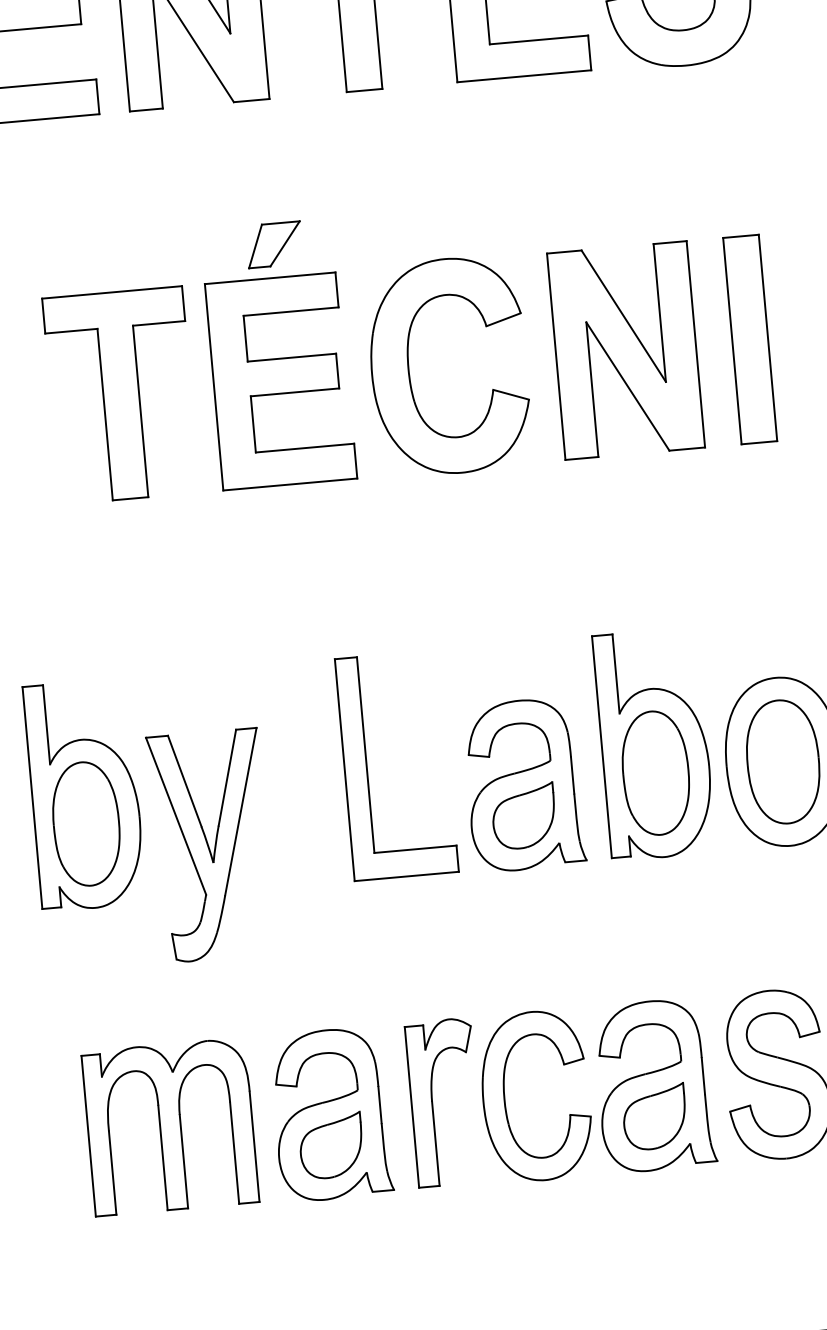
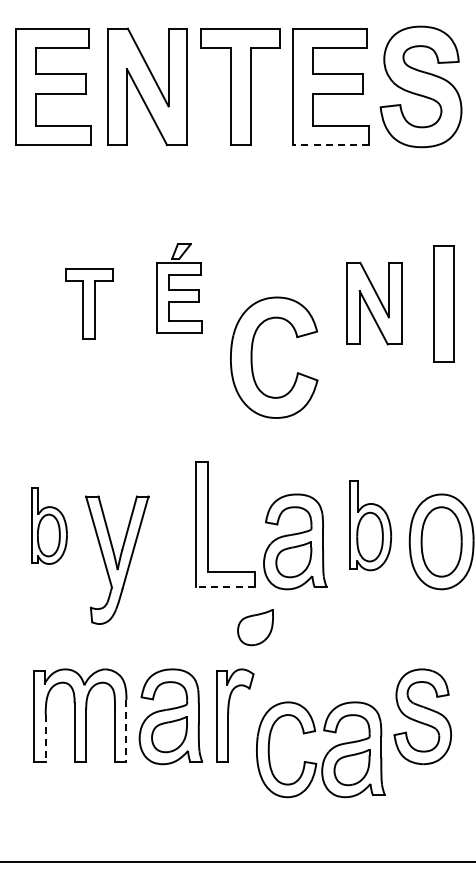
line: (525, 76) -> (331, 145), solid -> dashed
part: (626, 350) -> (374, 303), size x0.7
part: (278, 354) -> (179, 288), size x0.6
part: (410, 369) -> (252, 357), moved
part: (121, 395) -> (89, 303), size x0.6
part: (654, 744) -> (370, 525), size x0.7
part: (85, 794) -> (49, 525), size x0.6
line: (405, 876) -> (224, 587), solid -> dashed
part: (466, 942) -> (255, 627), added
part: (605, 1098) -> (325, 754), moved
line: (254, 1147) -> (126, 731), solid -> dashed
line: (112, 1172) -> (45, 738), solid -> dashed

